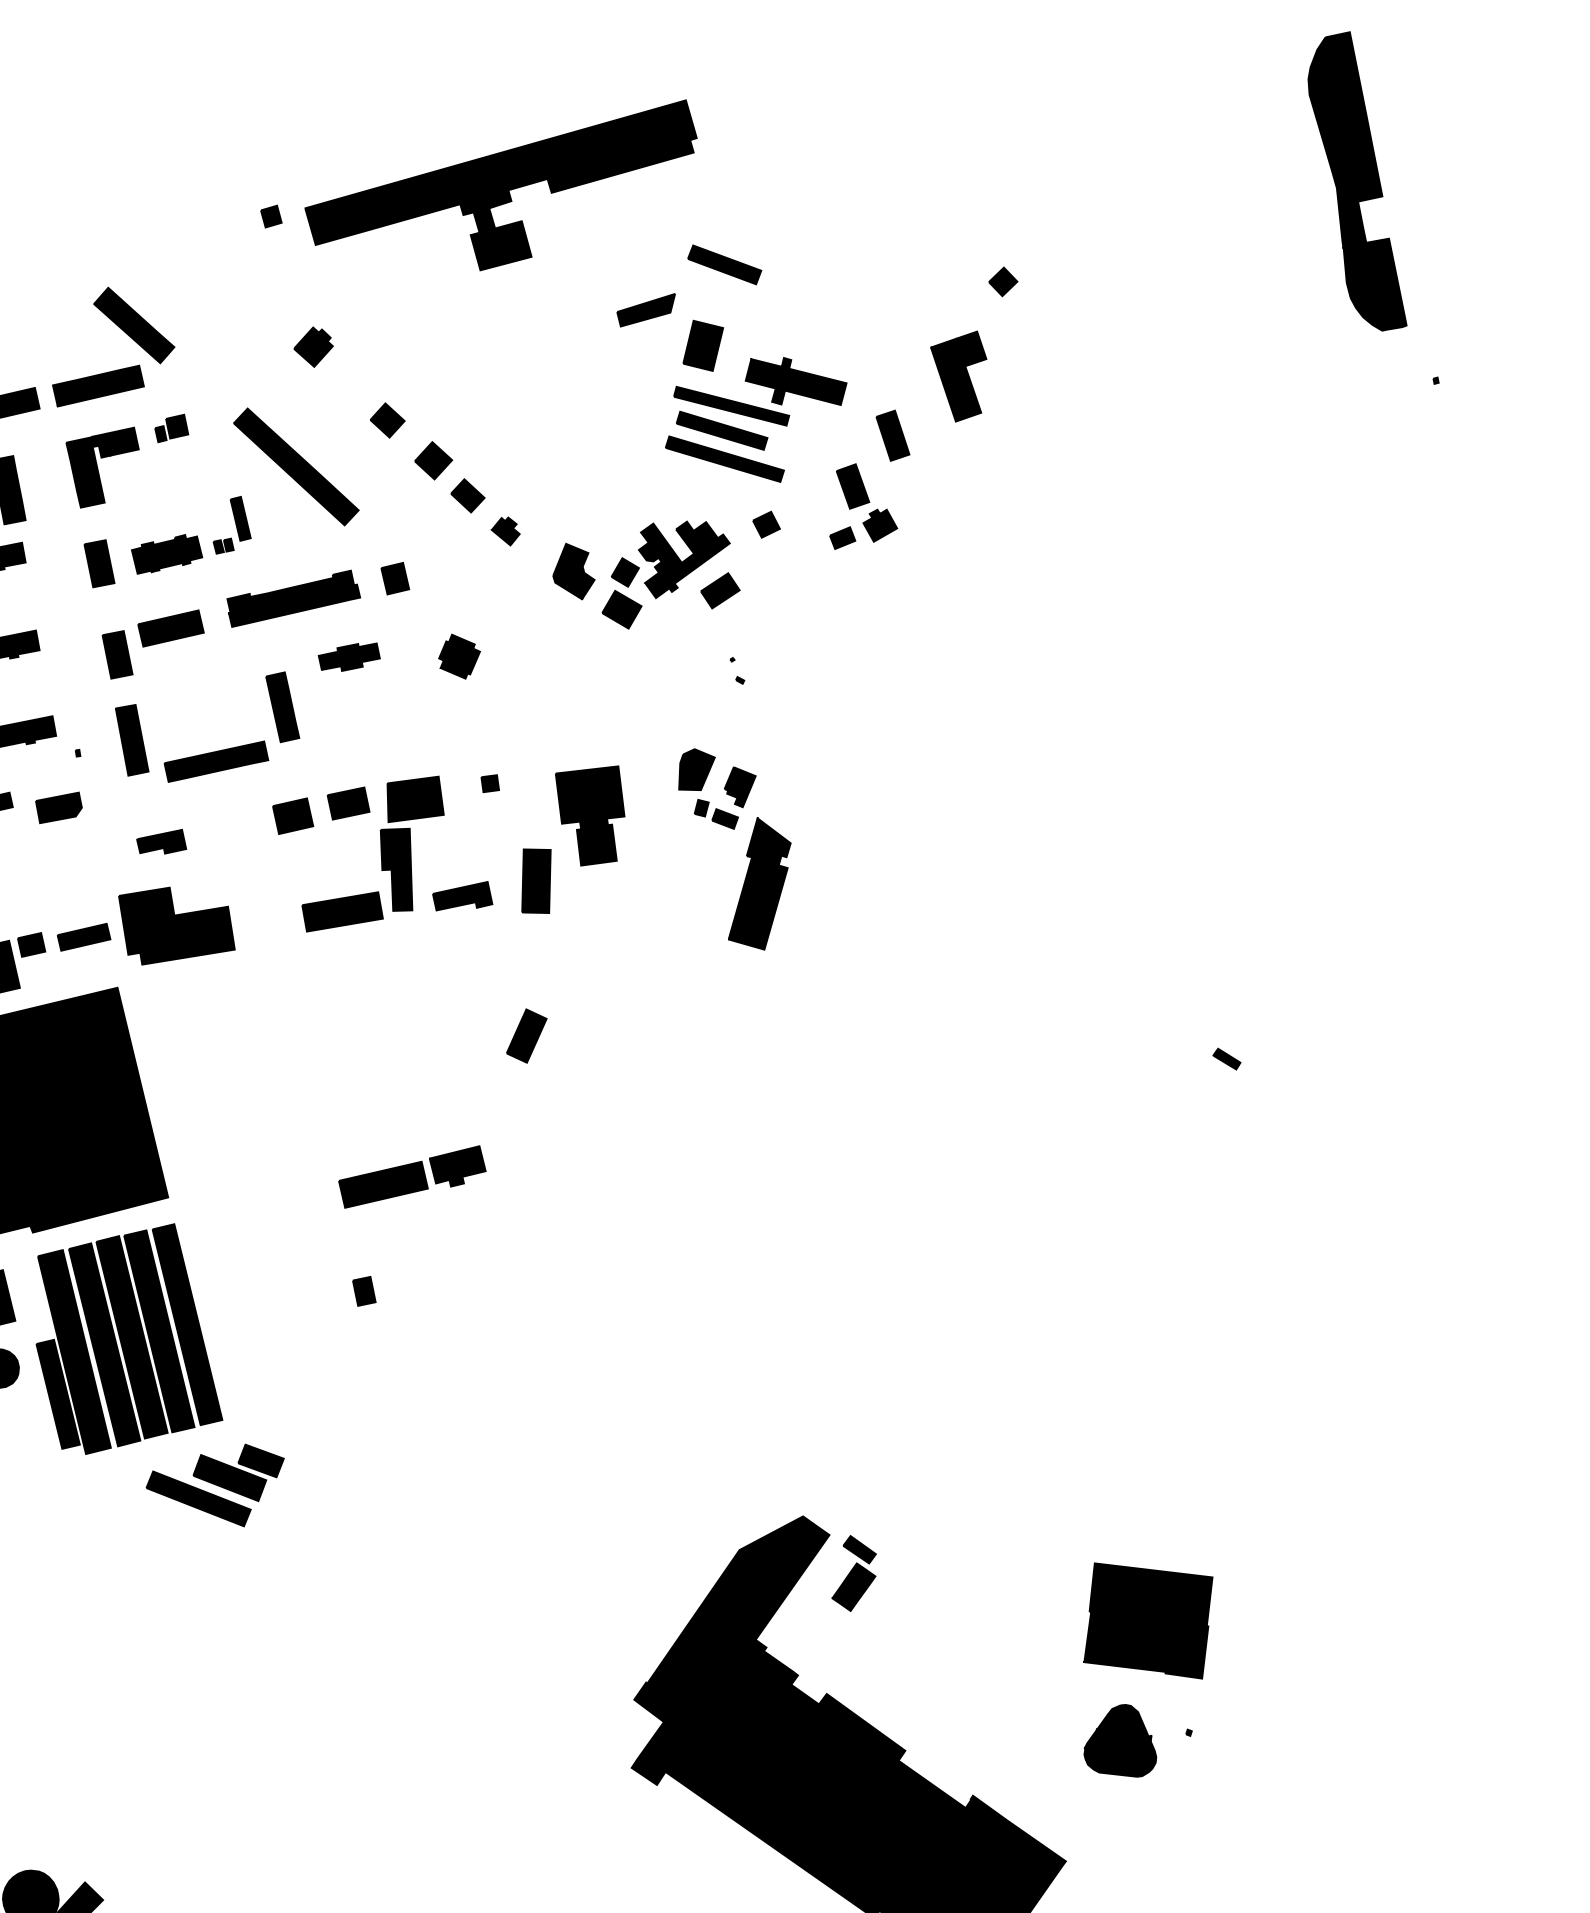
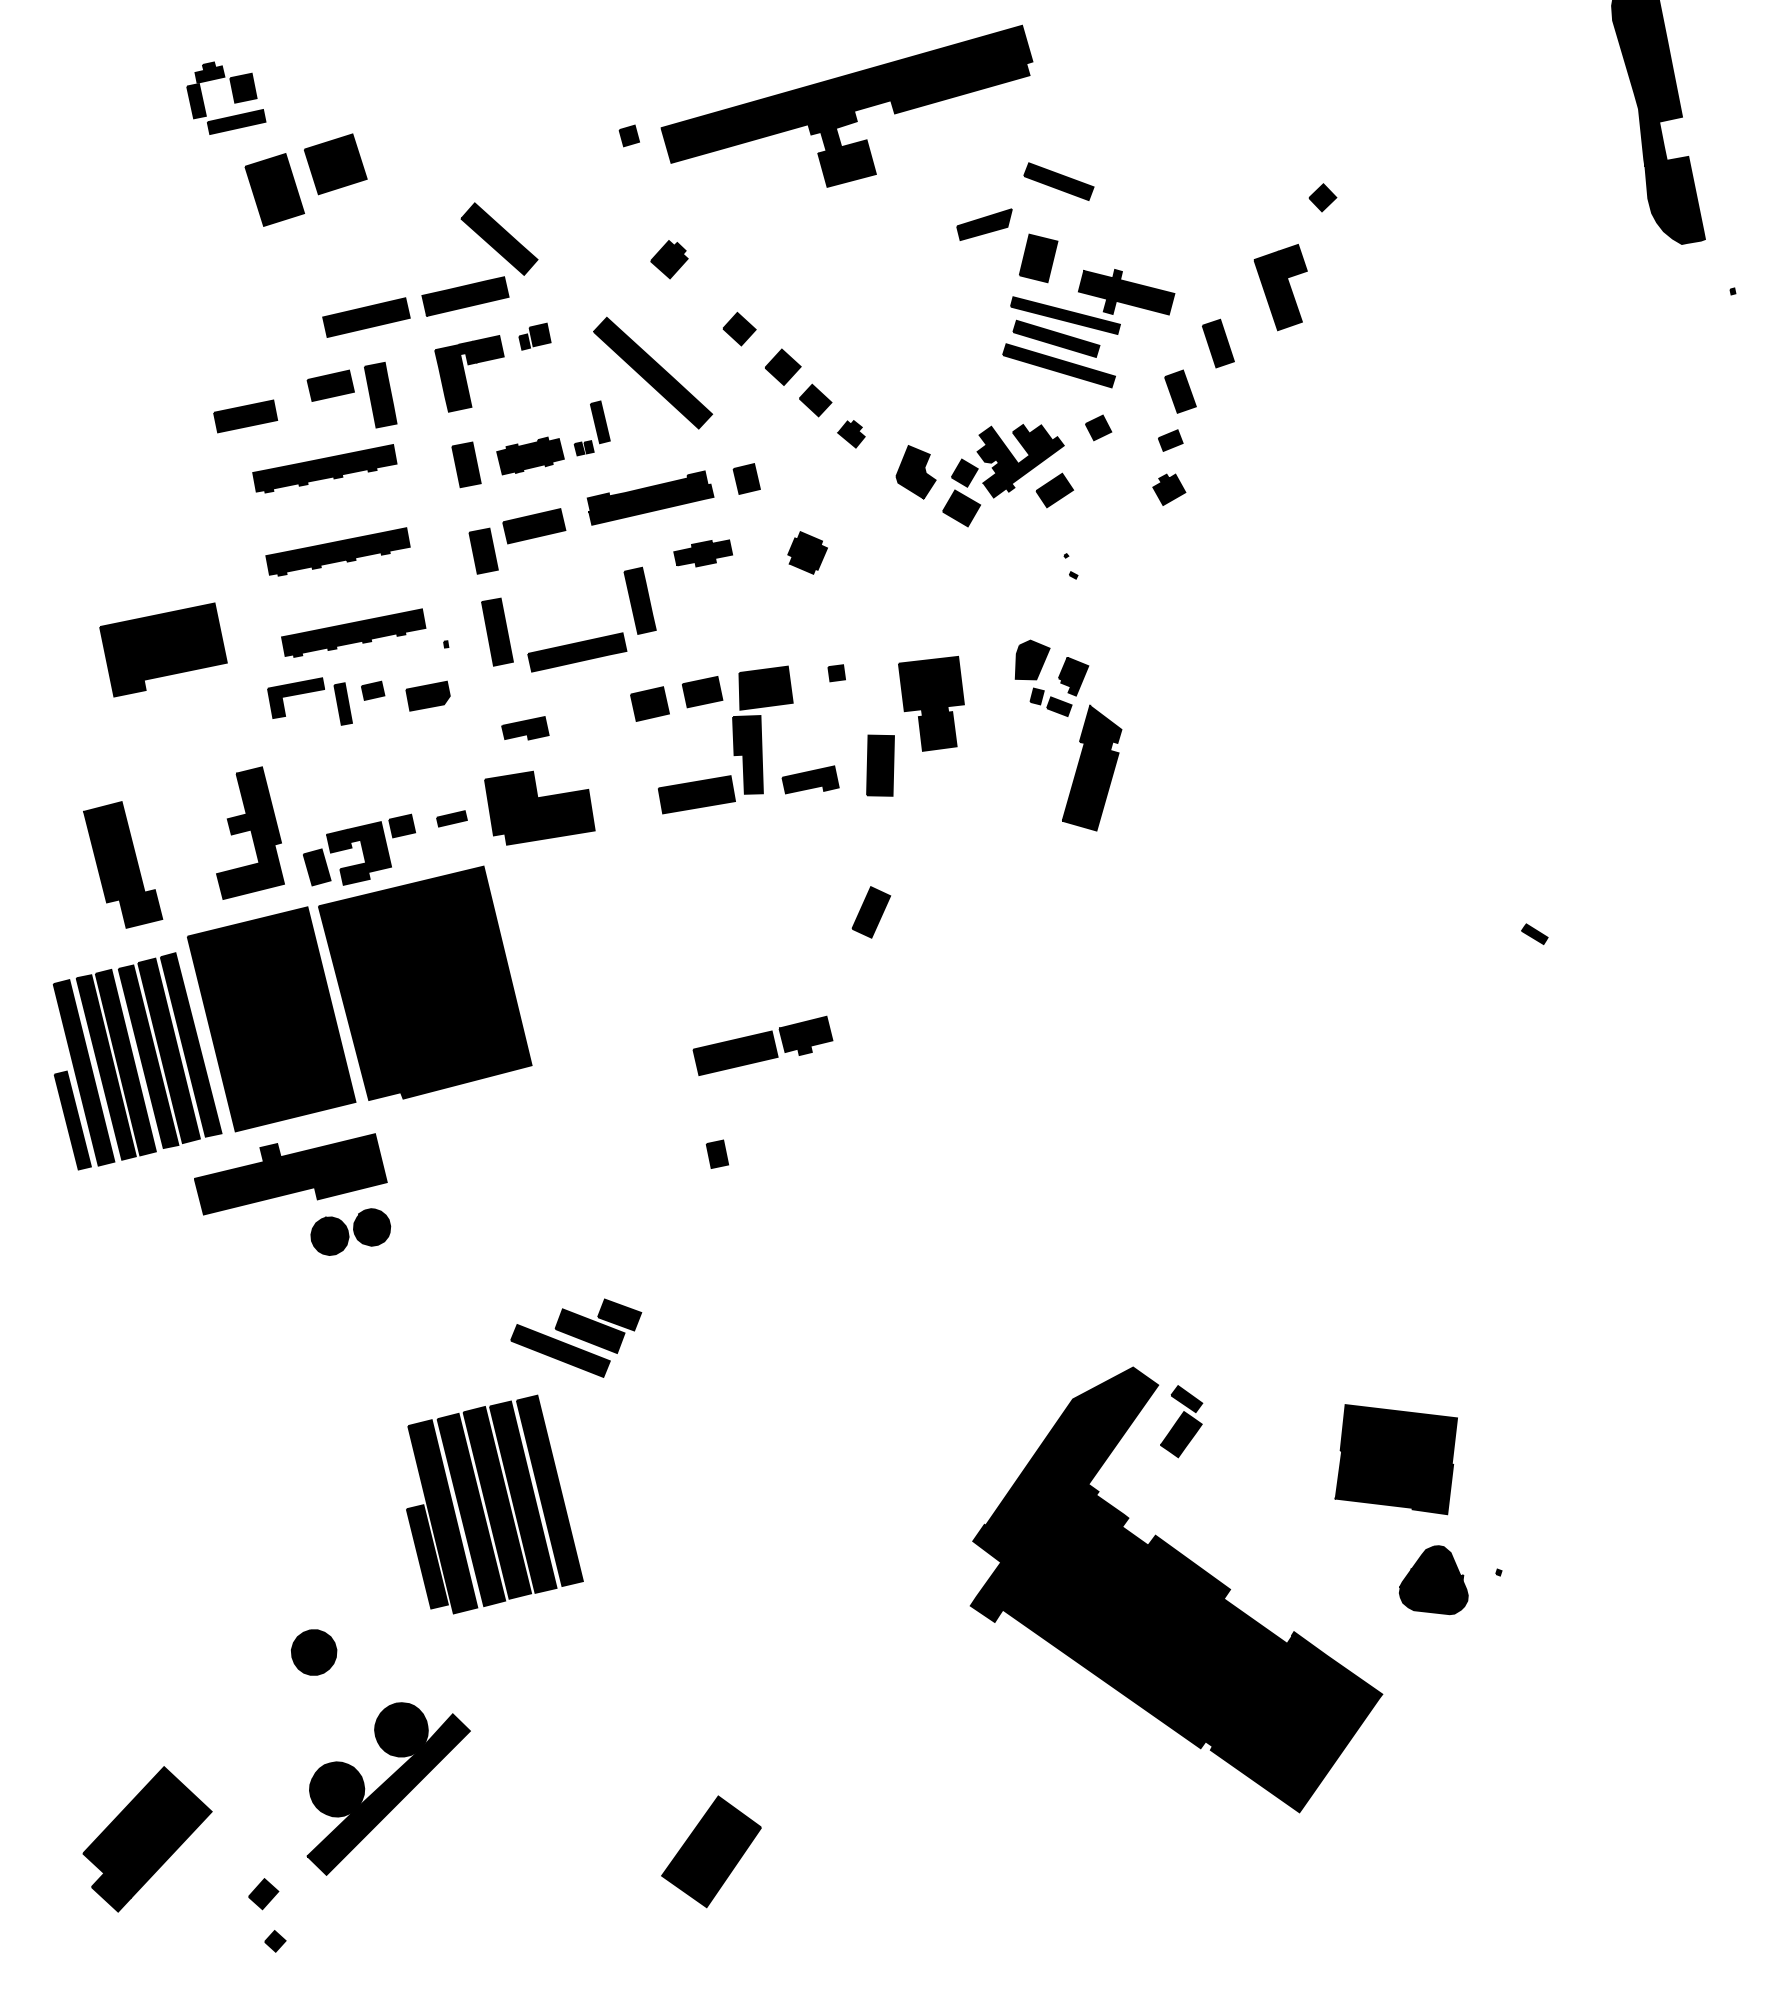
part: (880, 525) -> (1169, 489), moved
part: (83, 936) -> (451, 818), size x0.6
part: (129, 1339) -> (494, 1504), moved
part: (1147, 1620) -> (1395, 1459), moved

